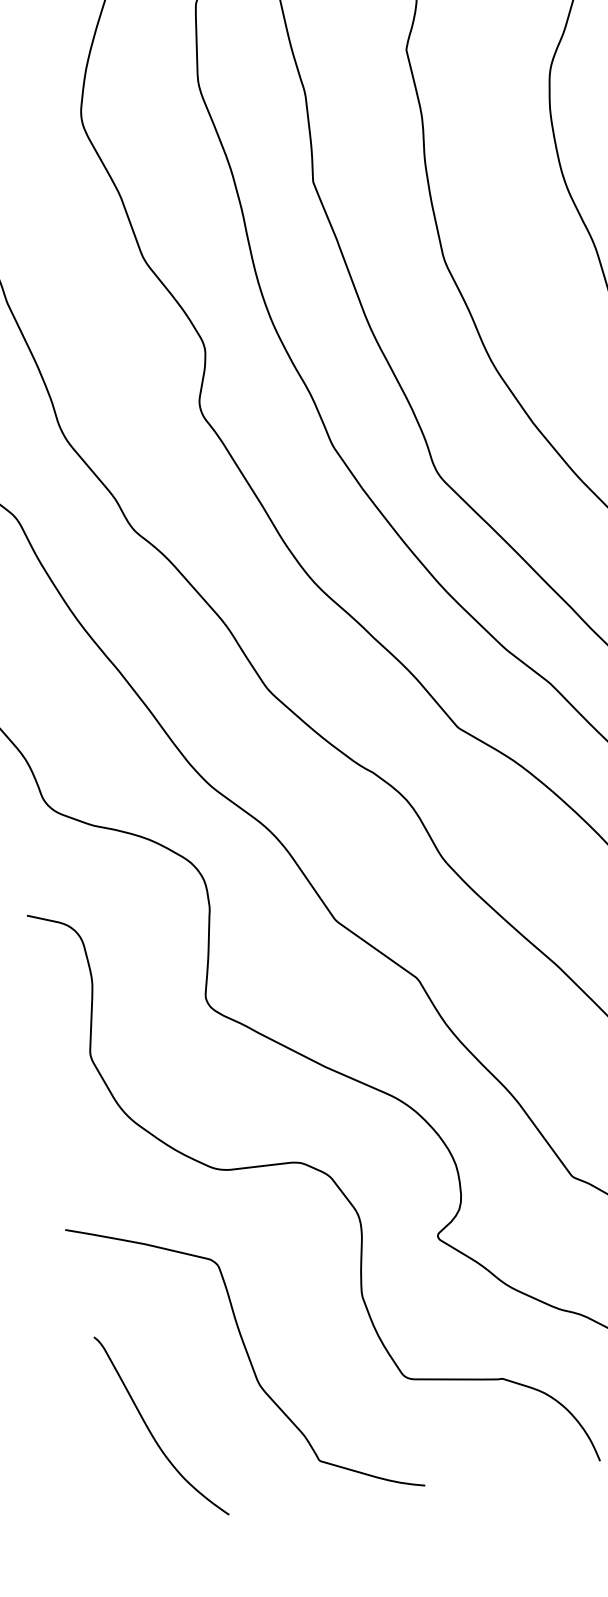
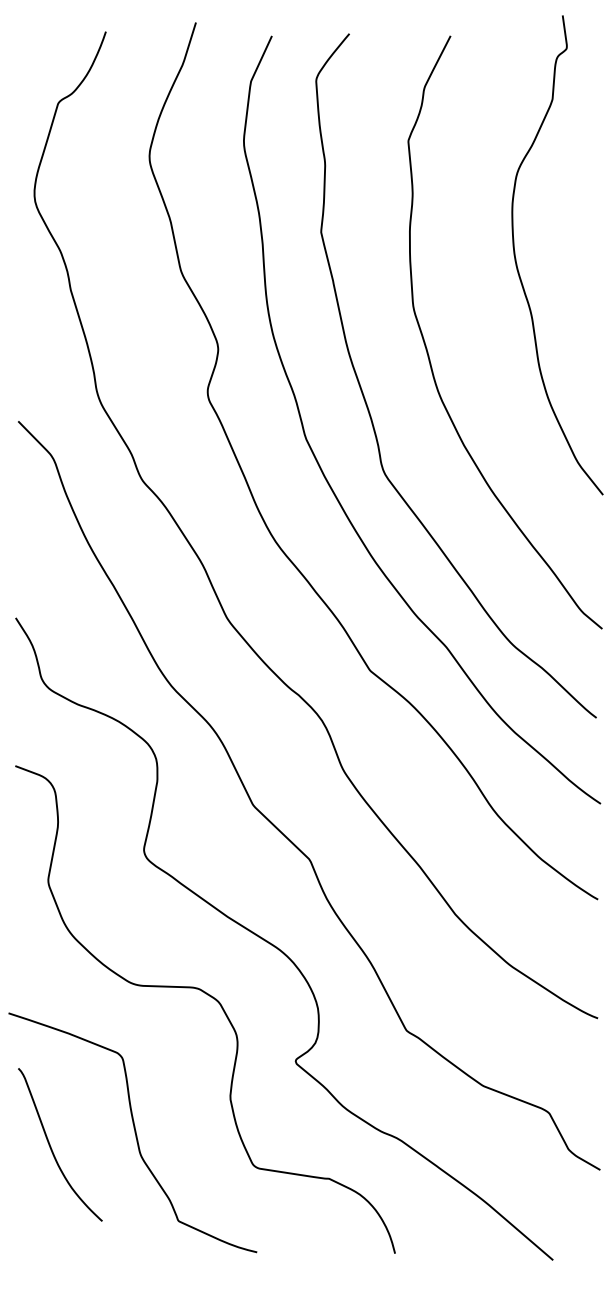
curve: (150, 1429) -> (51, 1146), moved

